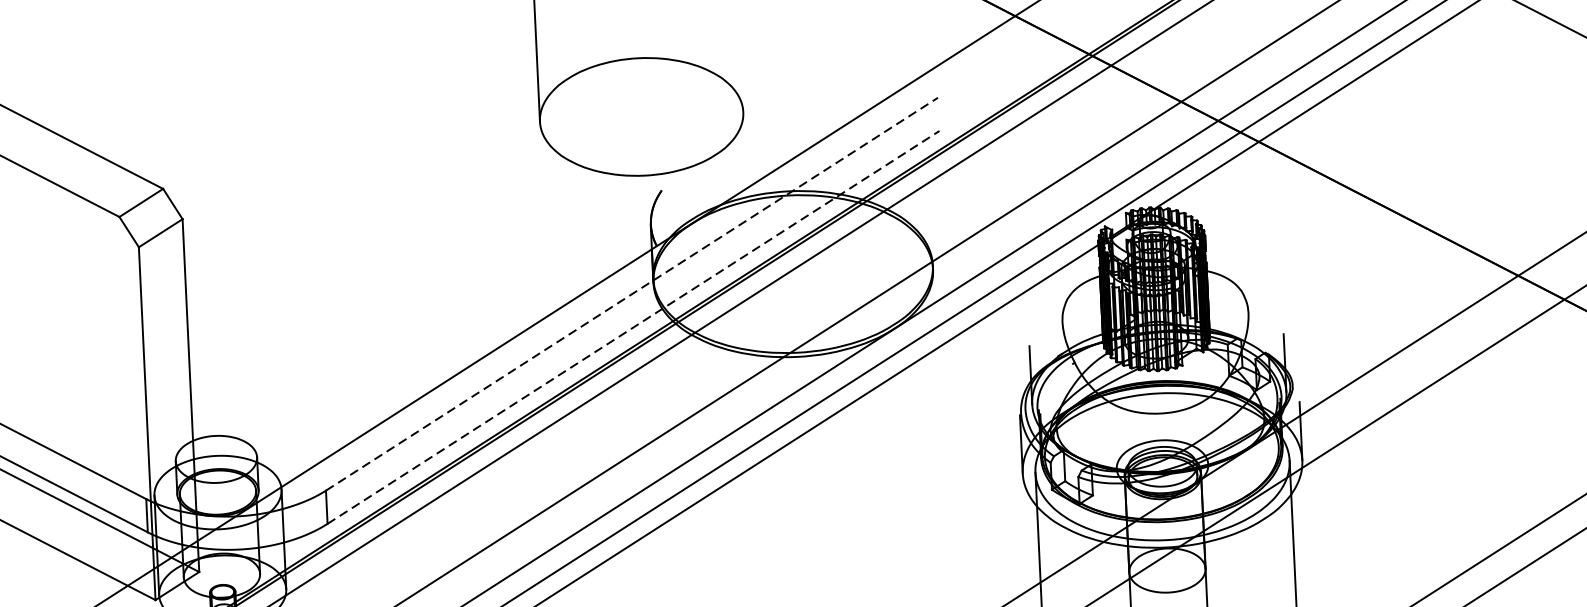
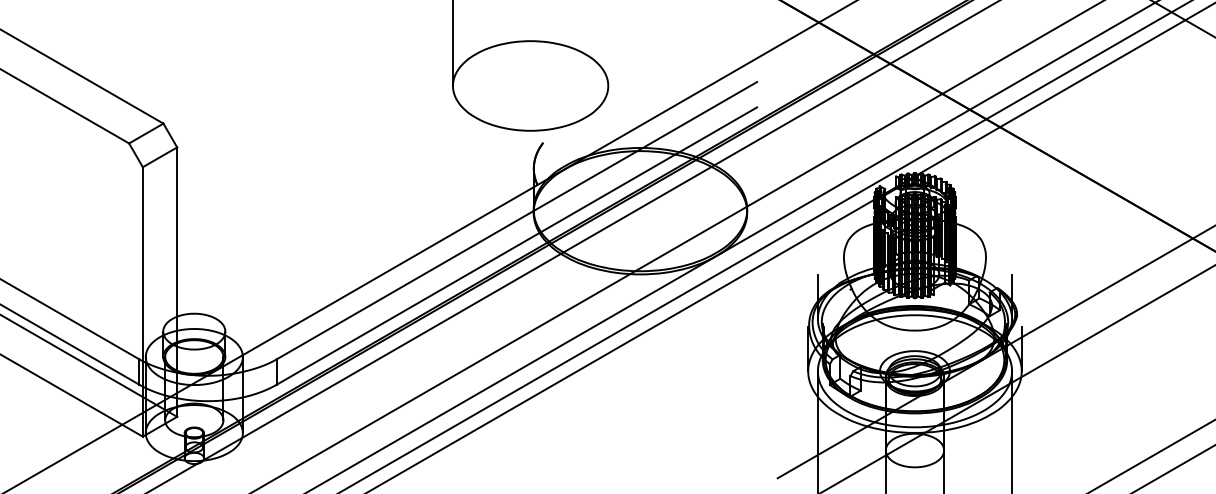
line: (632, 293) -> (517, 220), dashed -> solid
line: (634, 326) -> (517, 245), dashed -> solid

